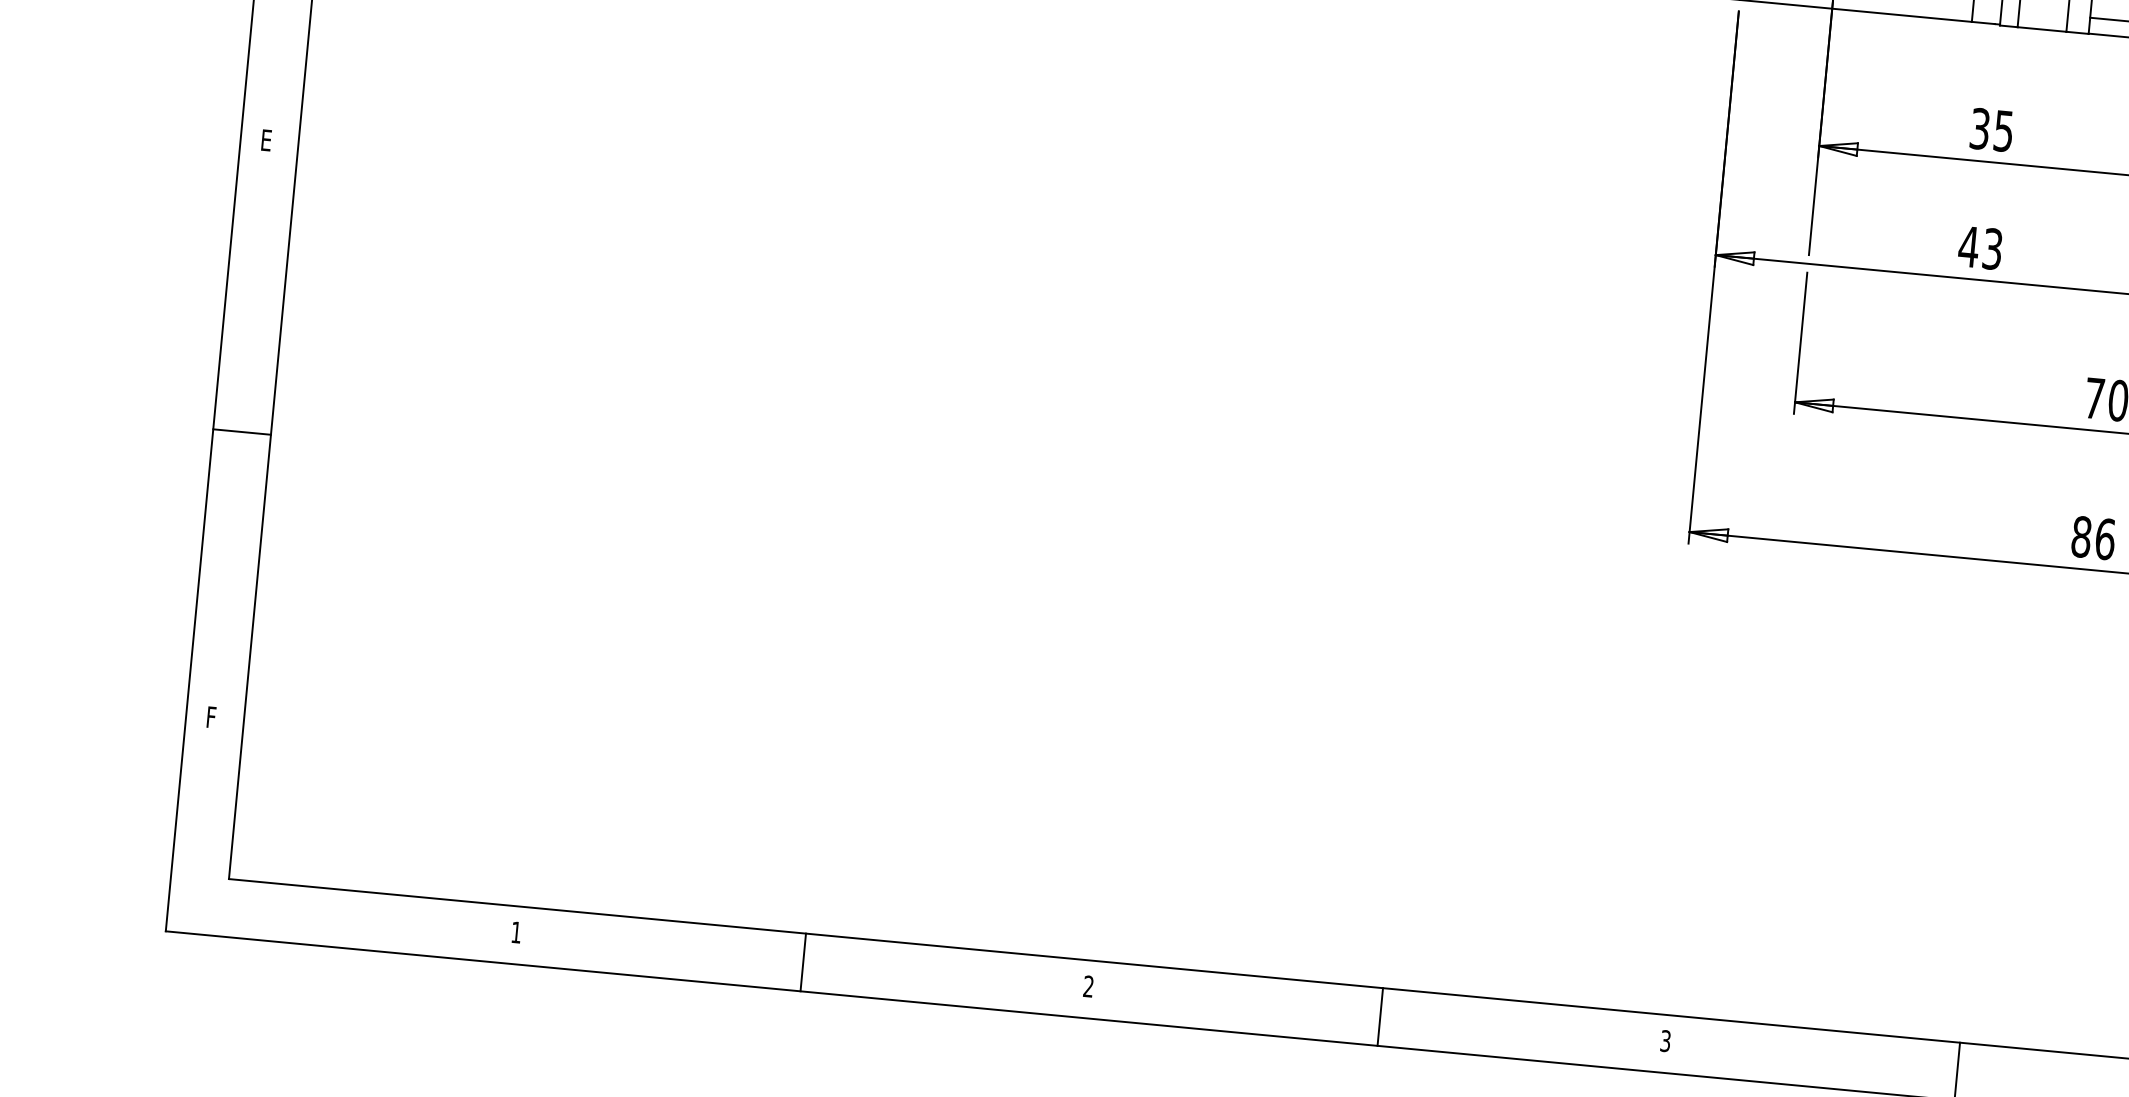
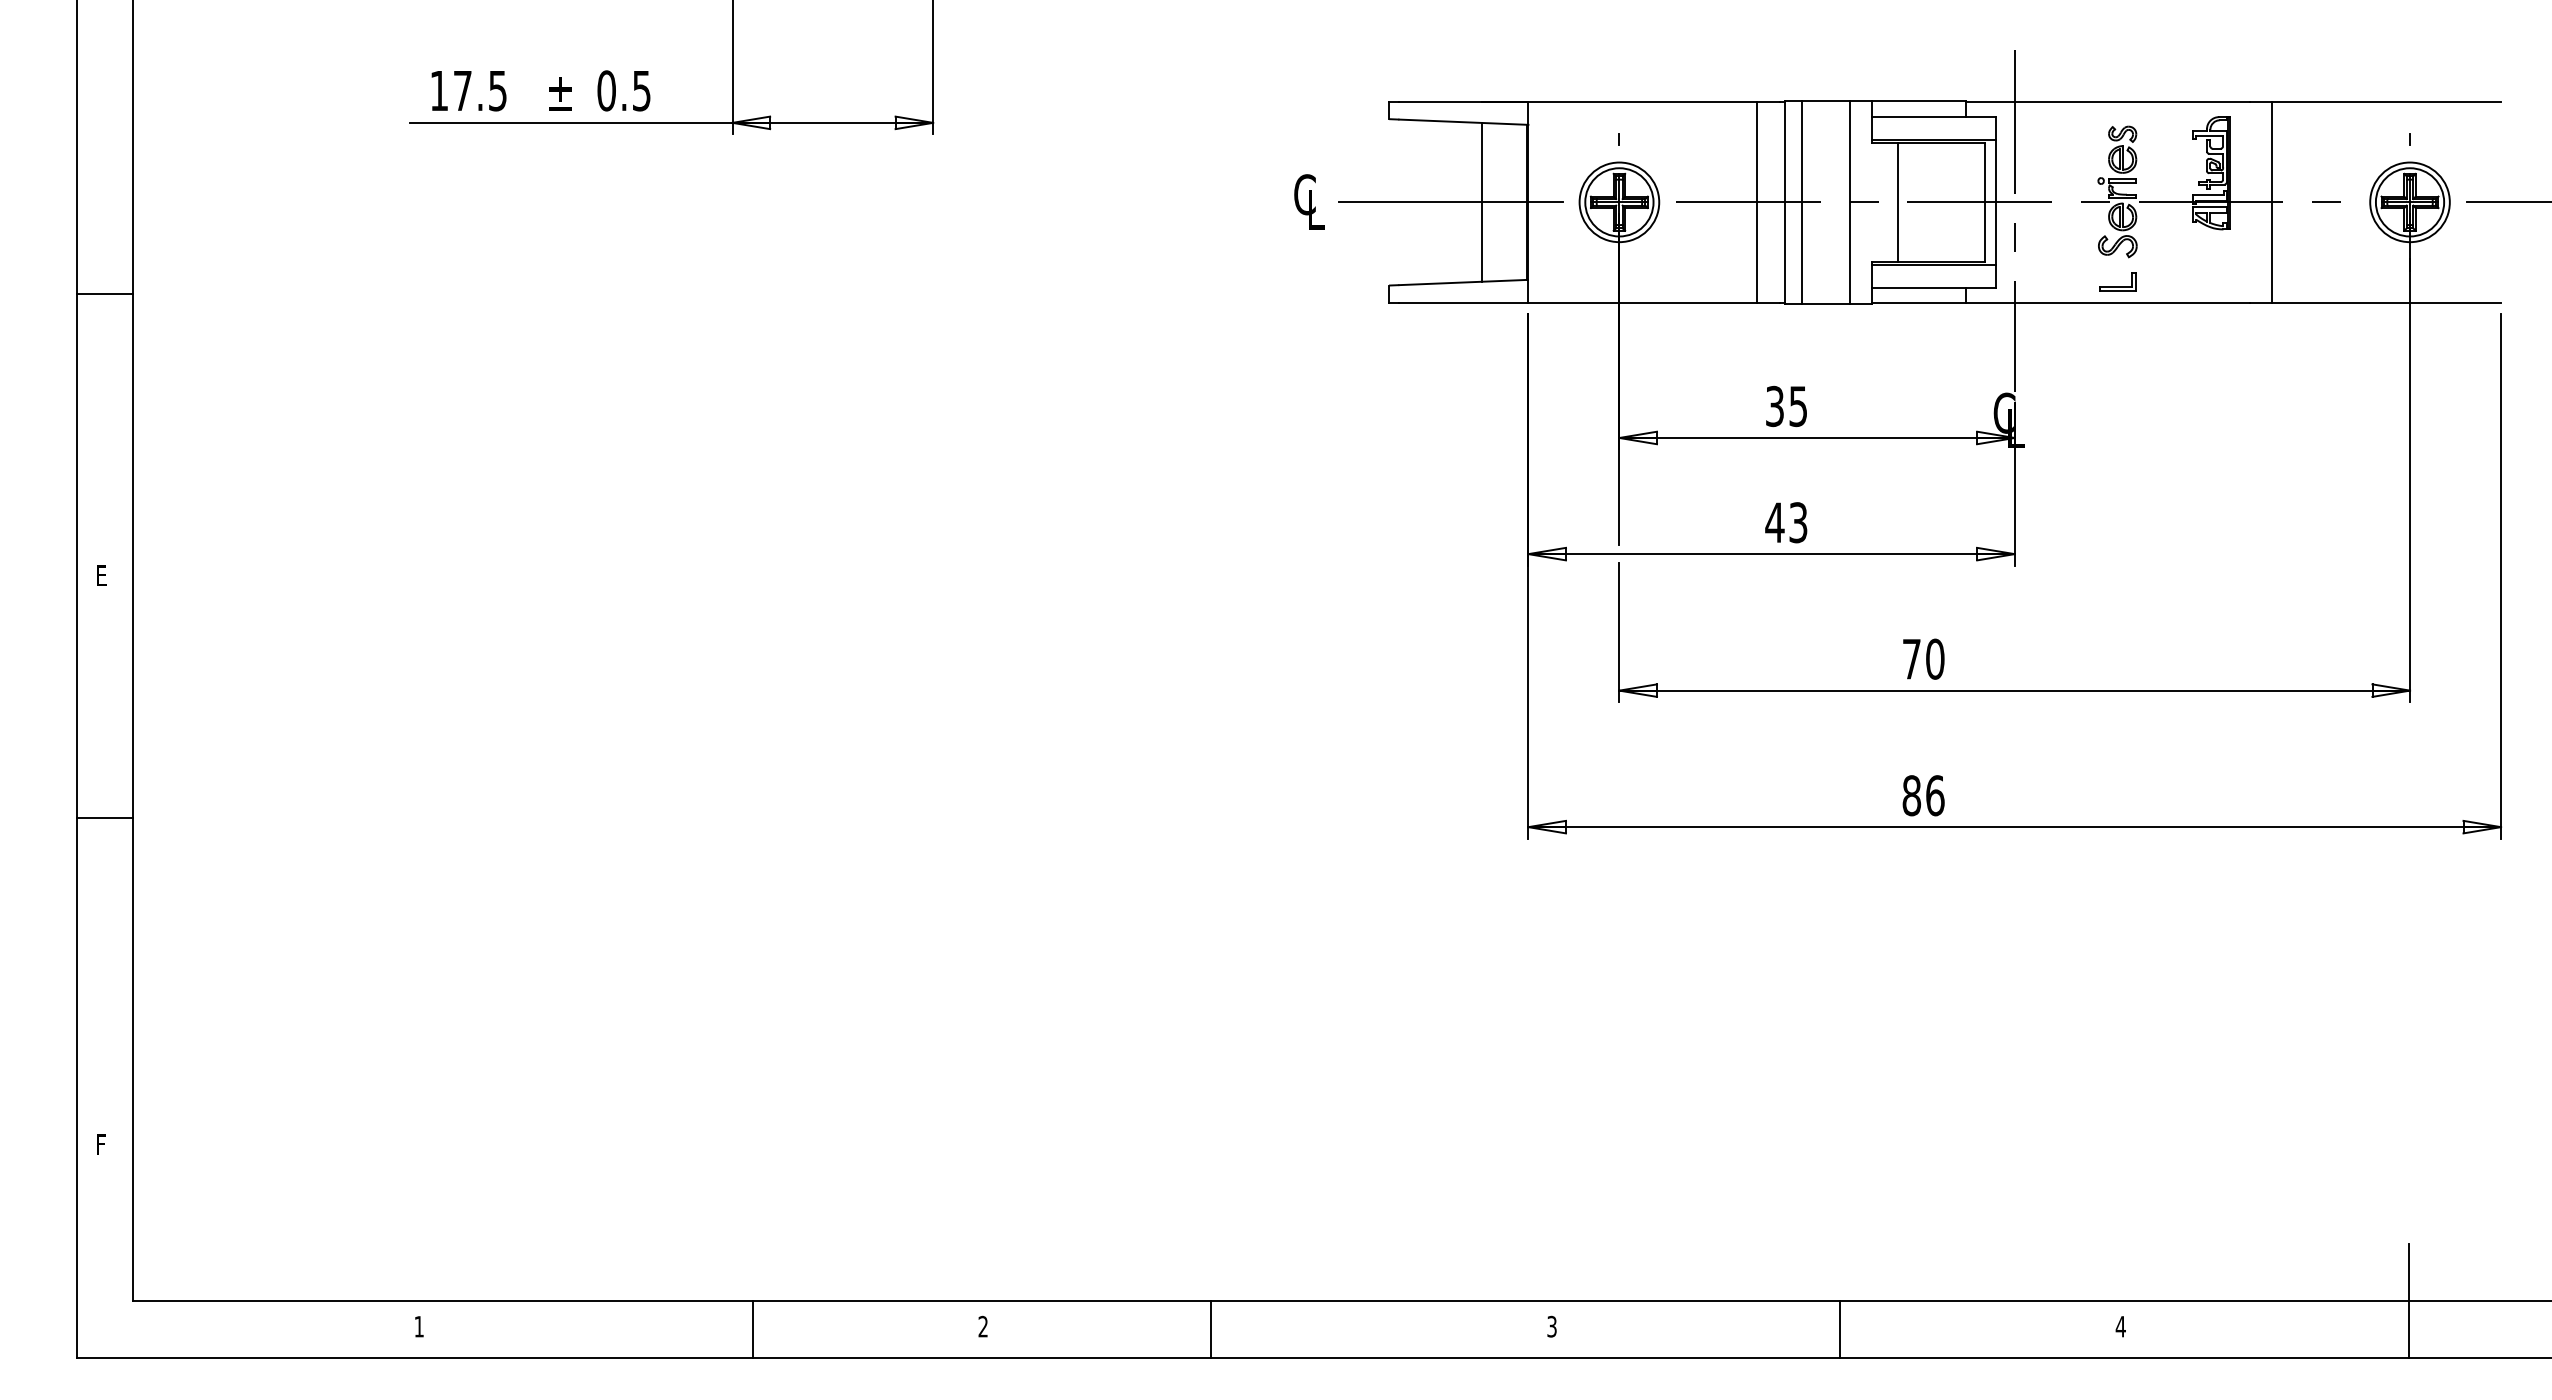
line: (241, 432) -> (104, 818), moved
line: (803, 962) -> (753, 1329), moved
line: (1380, 1017) -> (1211, 1329), moved

